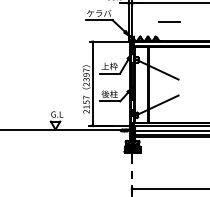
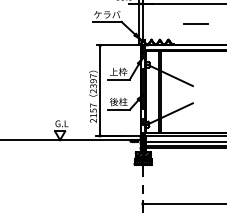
line: (168, 21) -> (195, 23), moved

